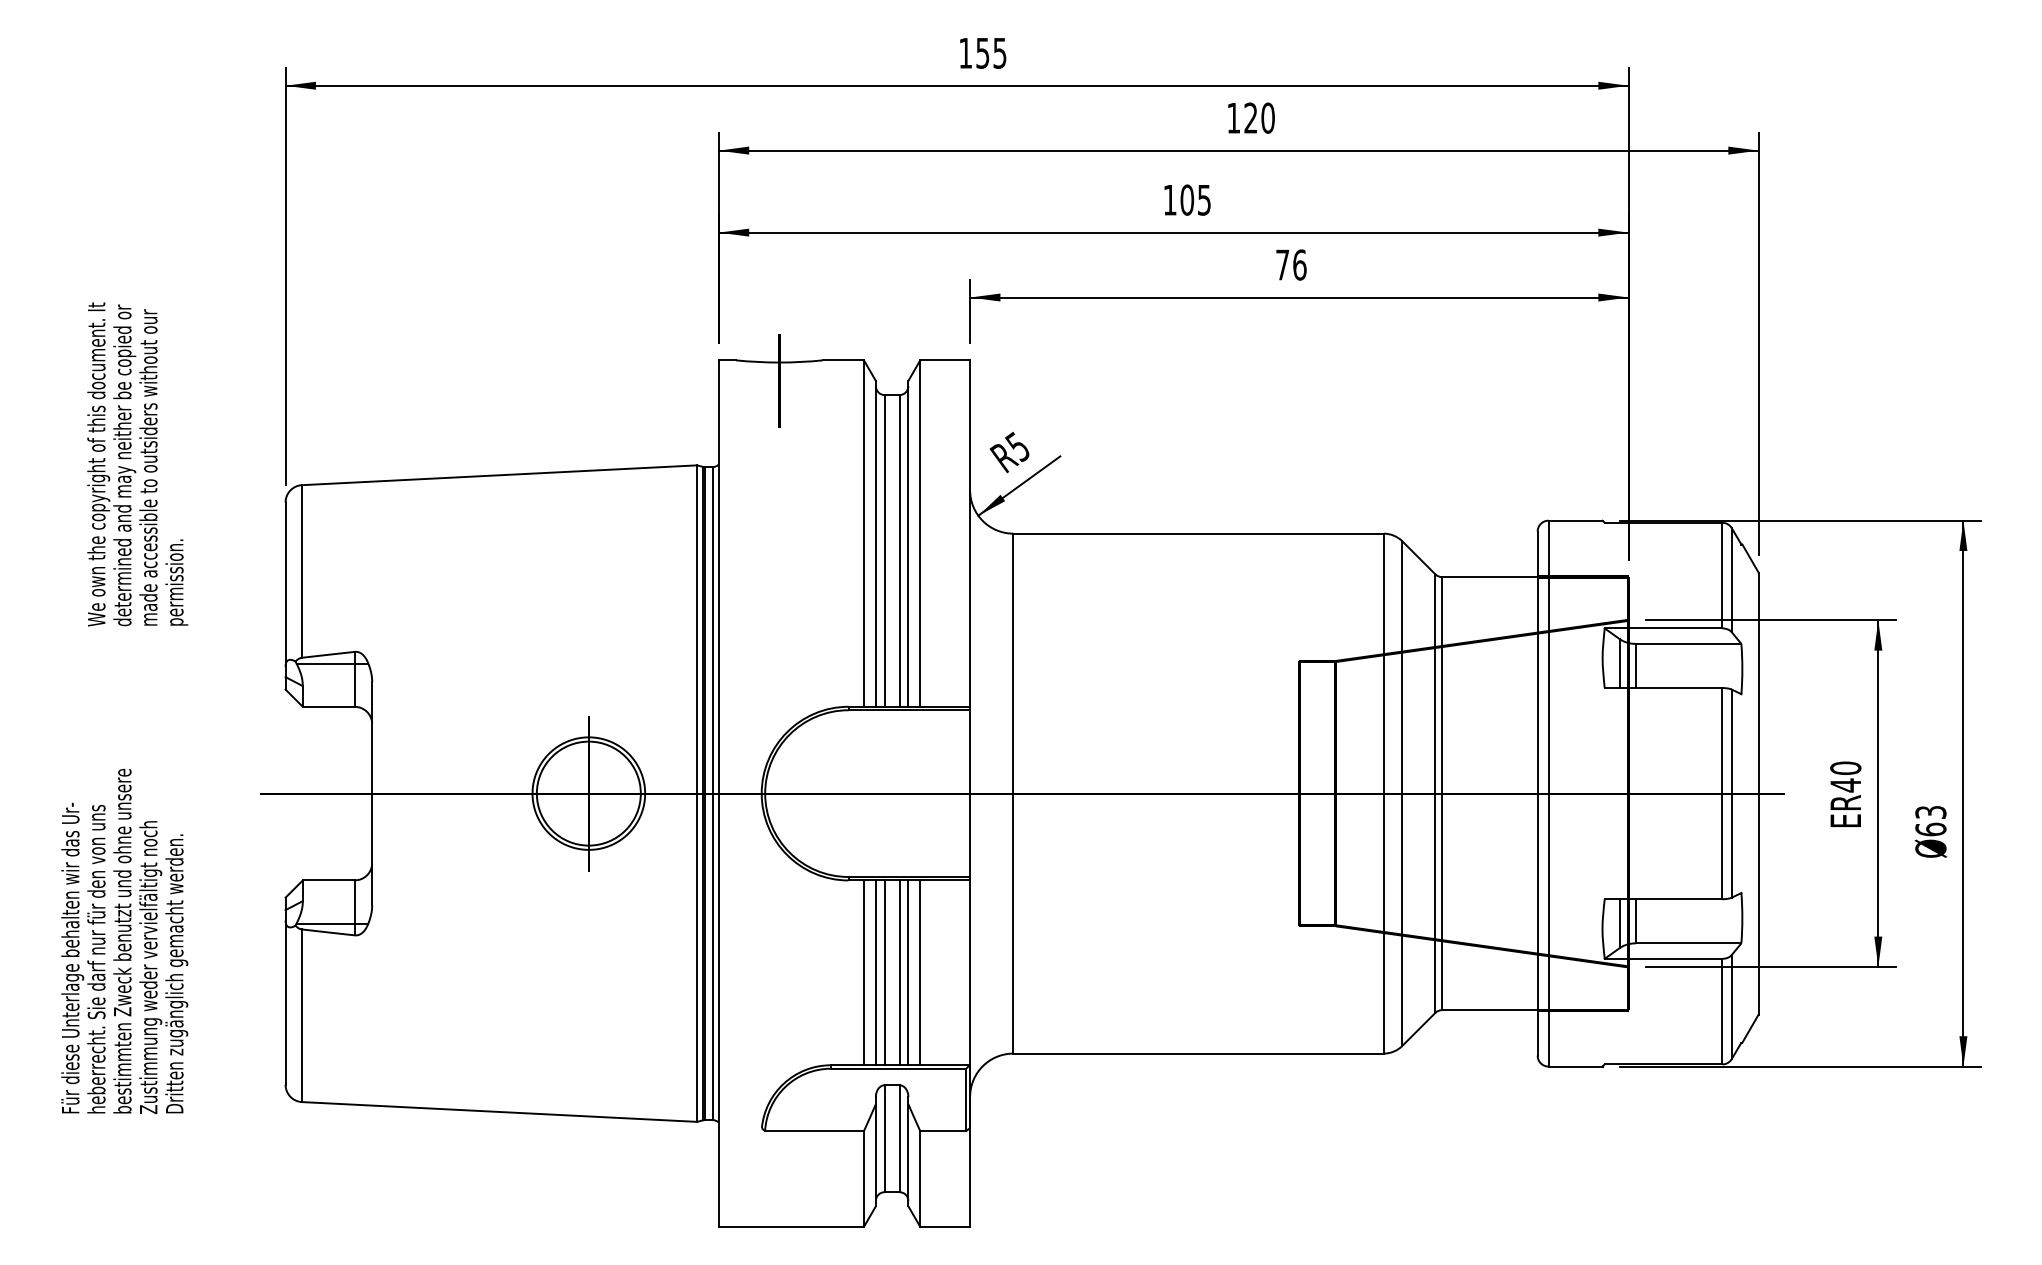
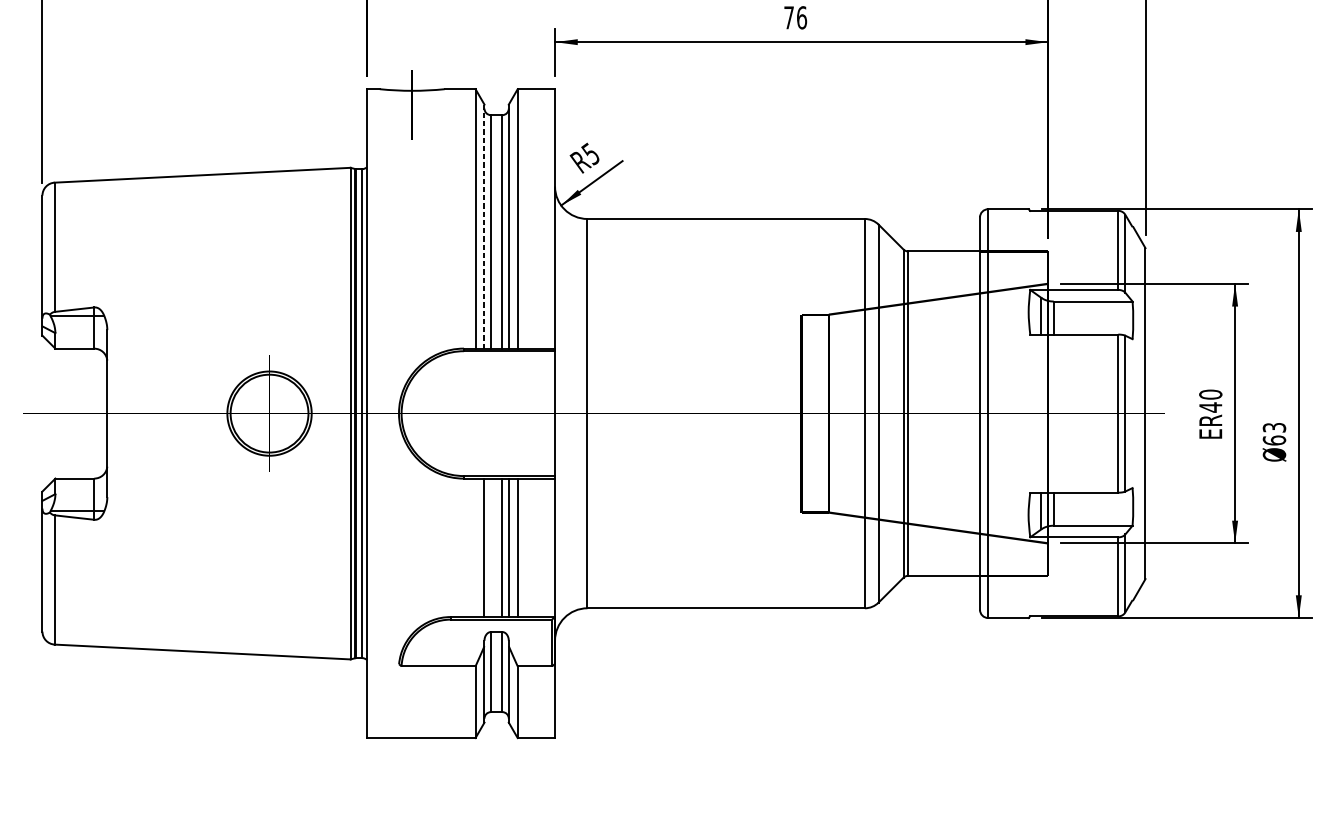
line: (875, 543) -> (484, 226), solid -> dashed
line: (863, 972) -> (475, 547), removed
line: (884, 972) -> (490, 547), removed

